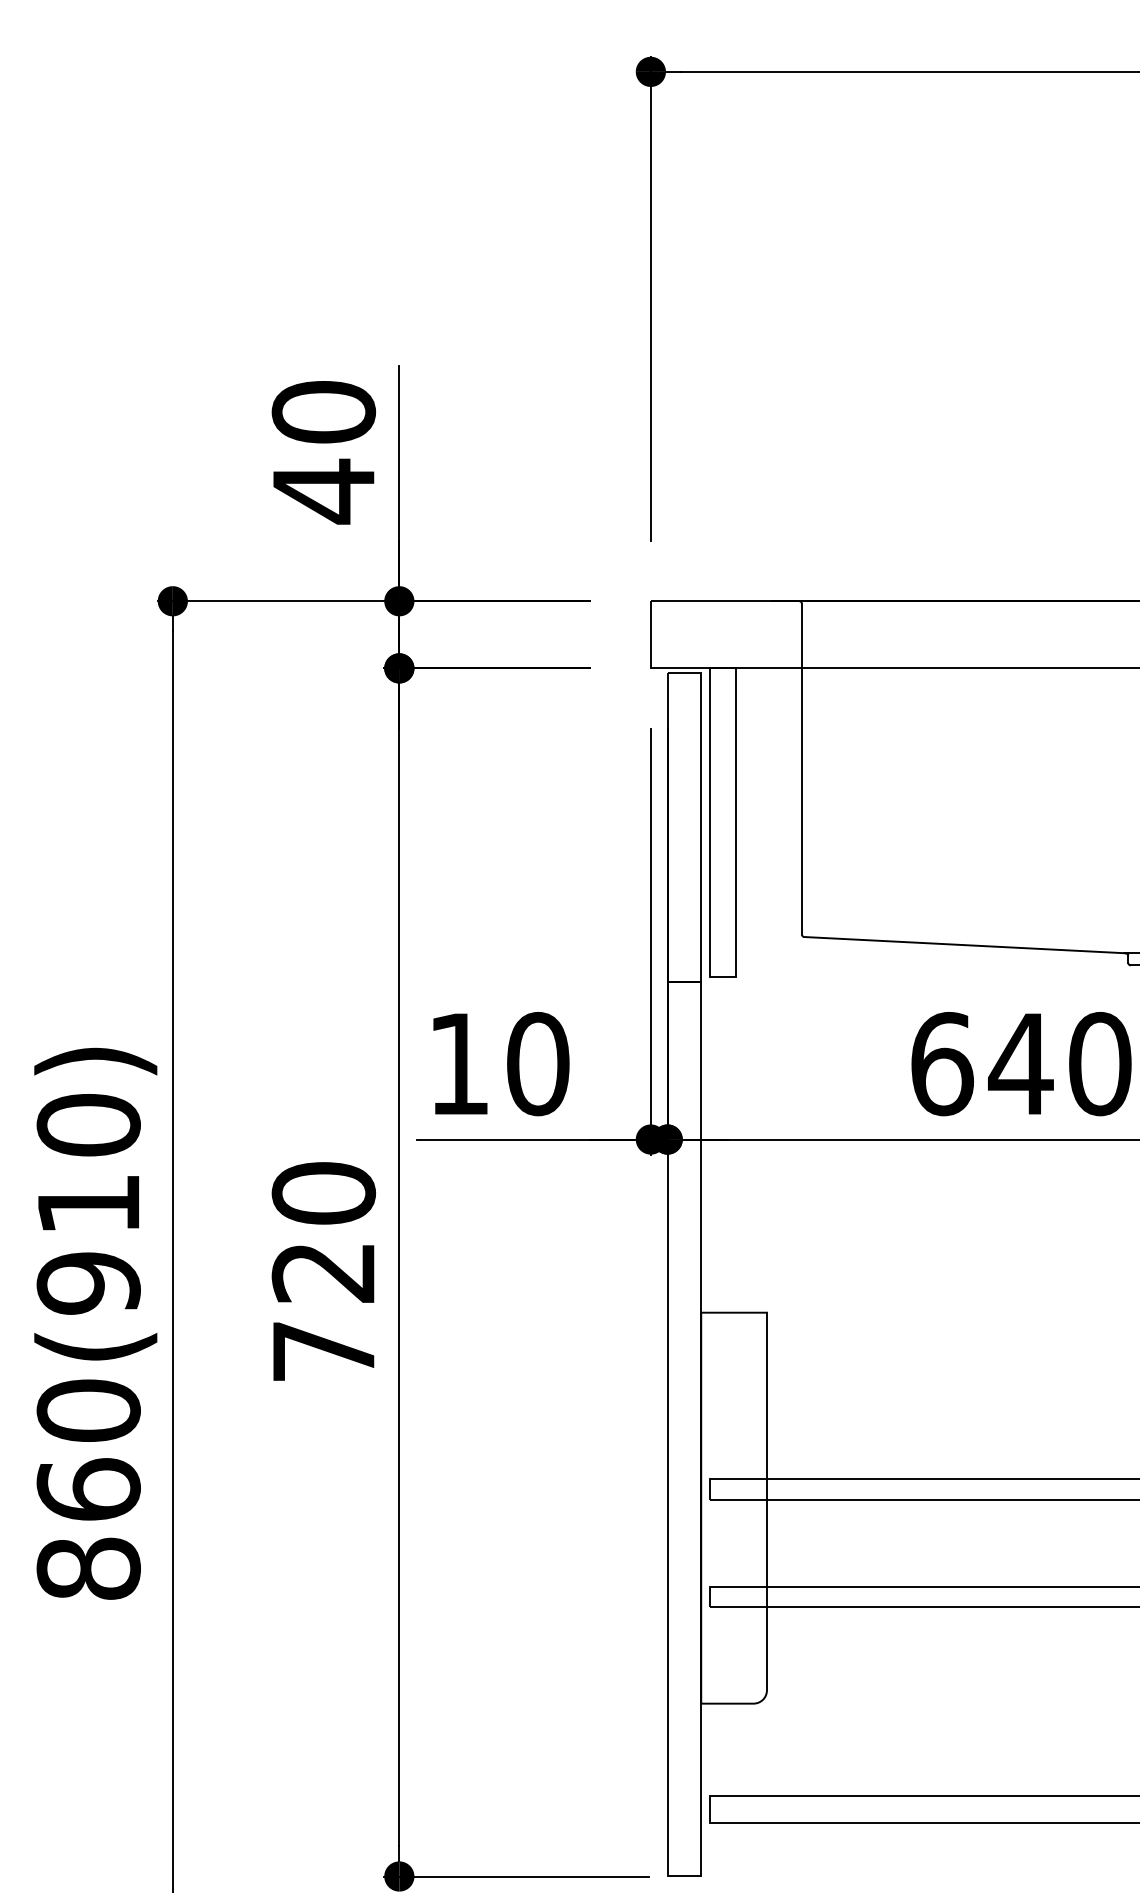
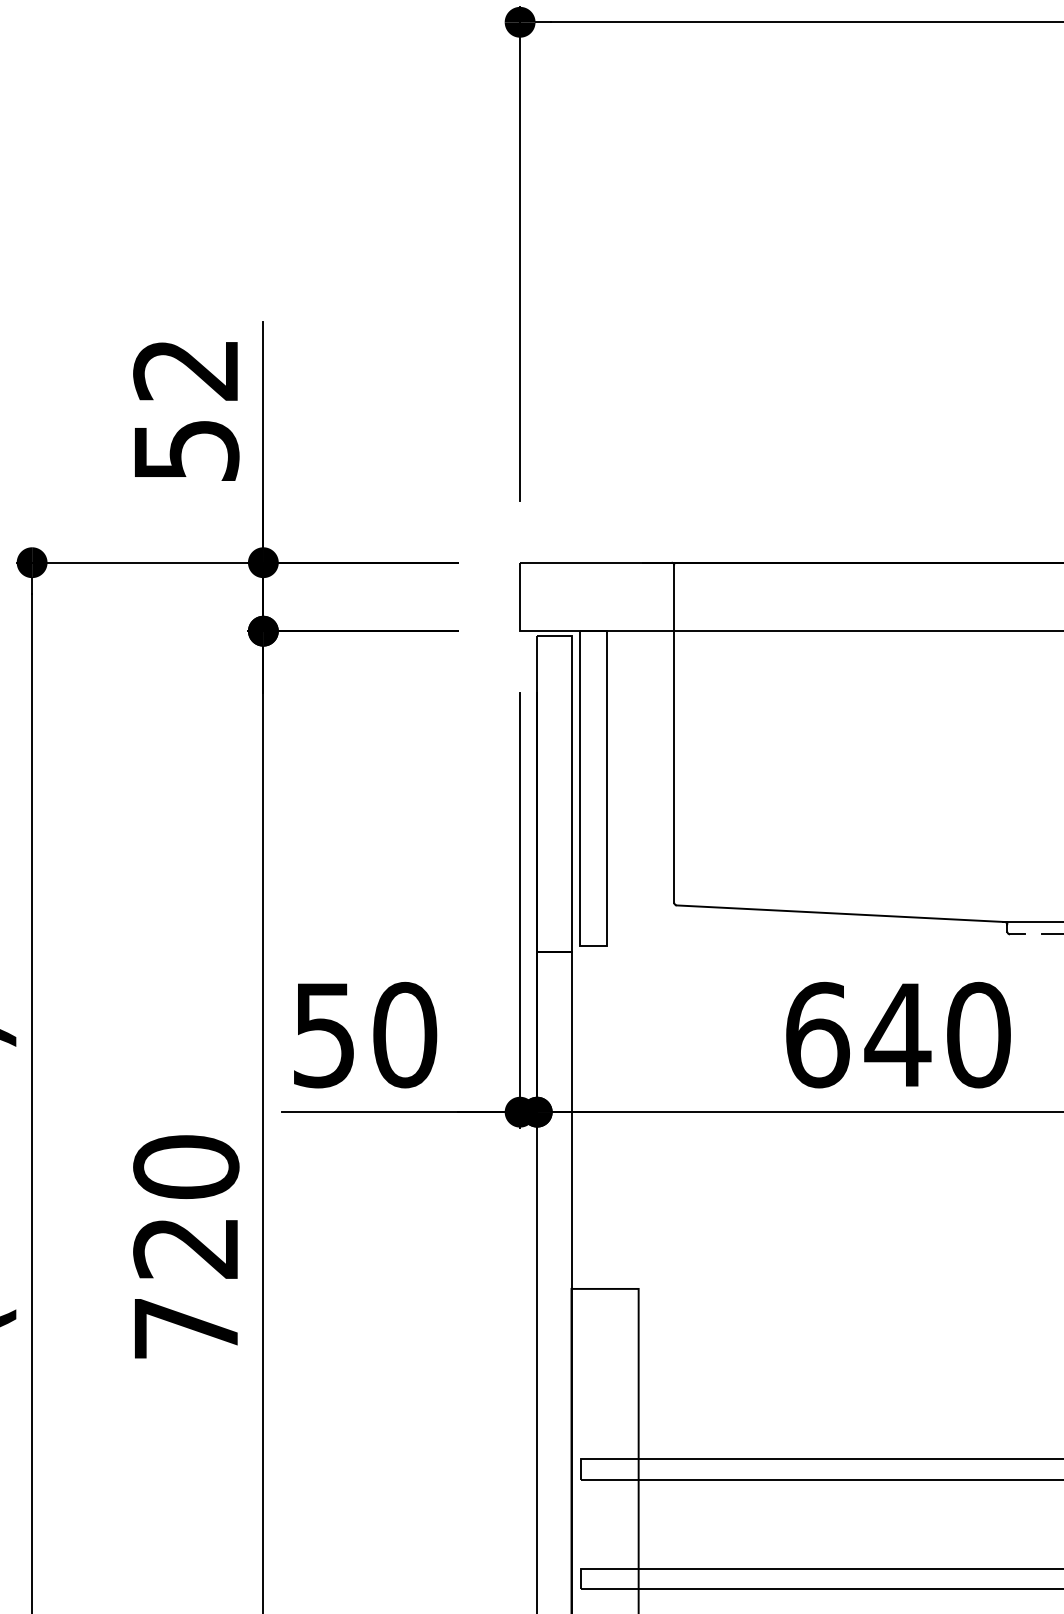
text: (323, 452) -> (185, 410), 40 -> 52
text: (458, 1064) -> (323, 1035), 10 -> 50

